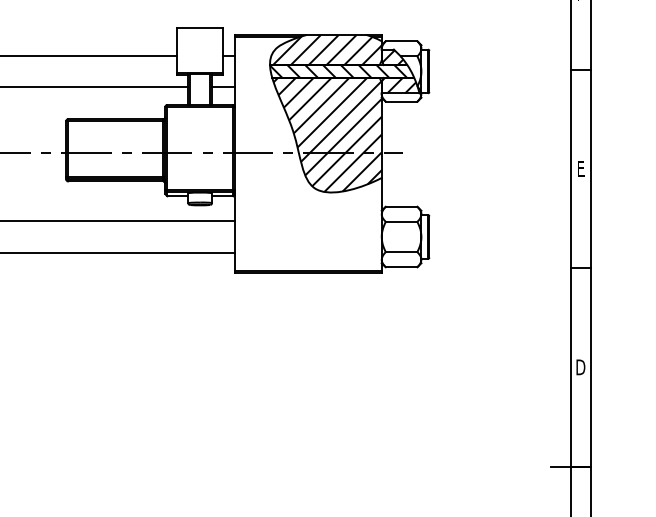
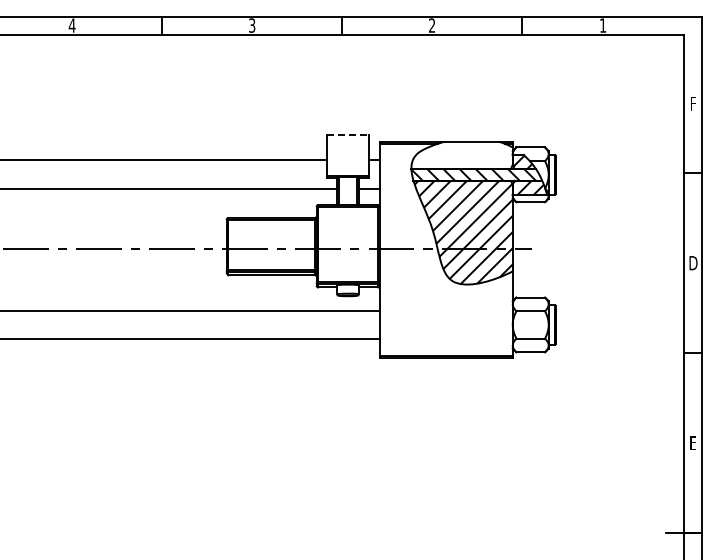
line: (200, 28) -> (348, 135), solid -> dashed
hatch: (327, 49) -> (463, 154), removed
text: (581, 169) -> (693, 263), E -> D
text: (581, 367) -> (693, 443), D -> E

